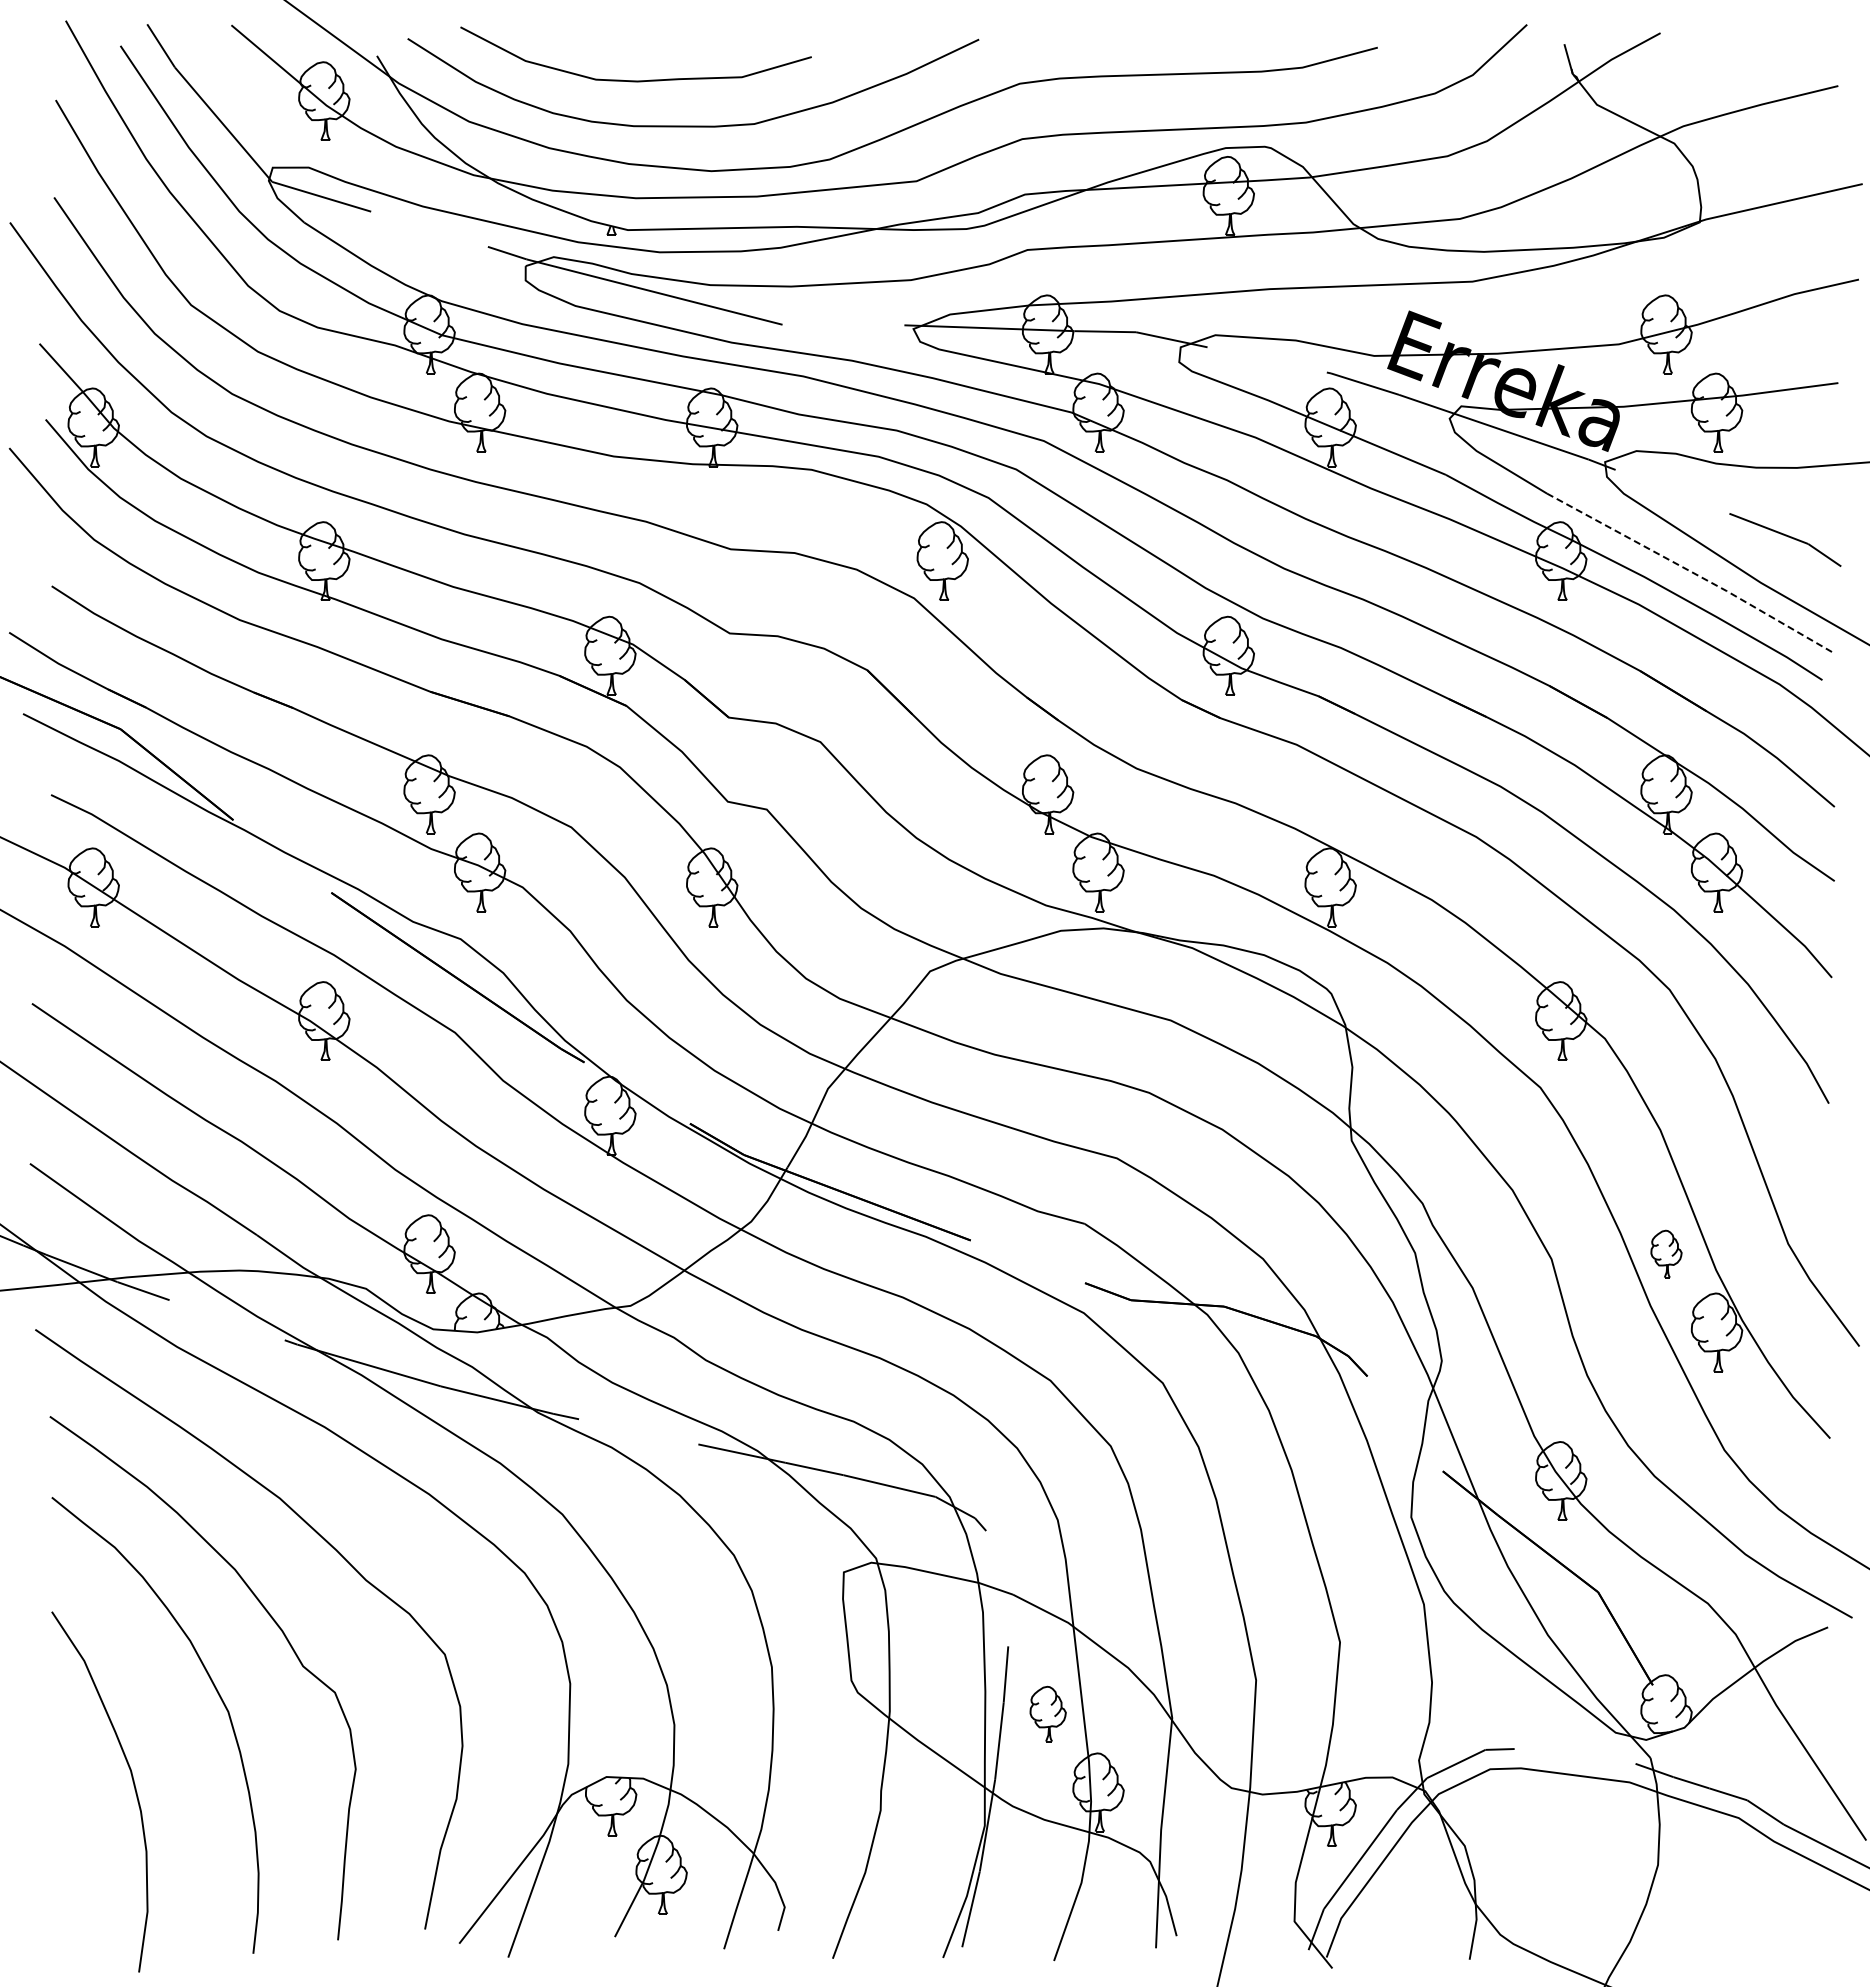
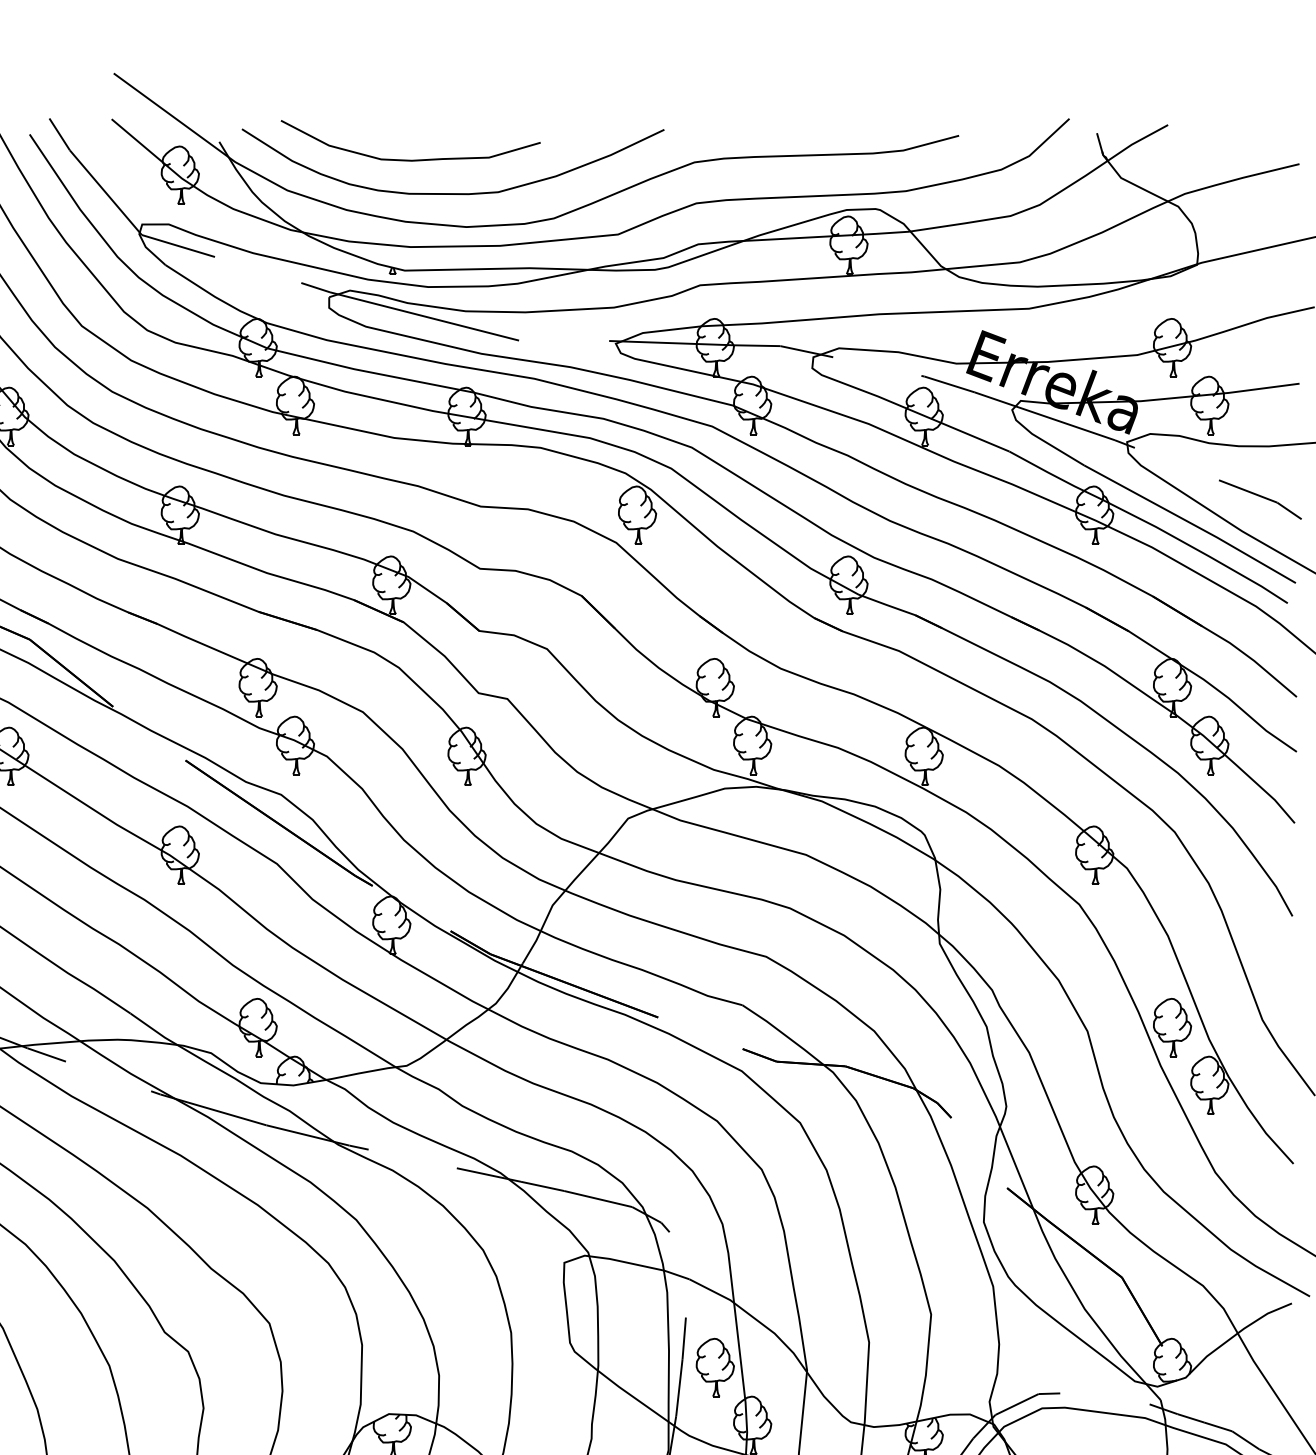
line: (1691, 572) -> (1190, 523), dashed -> solid
part: (1666, 1253) -> (1172, 1027), size x1.67
part: (1048, 1713) -> (715, 1367), size x1.43

